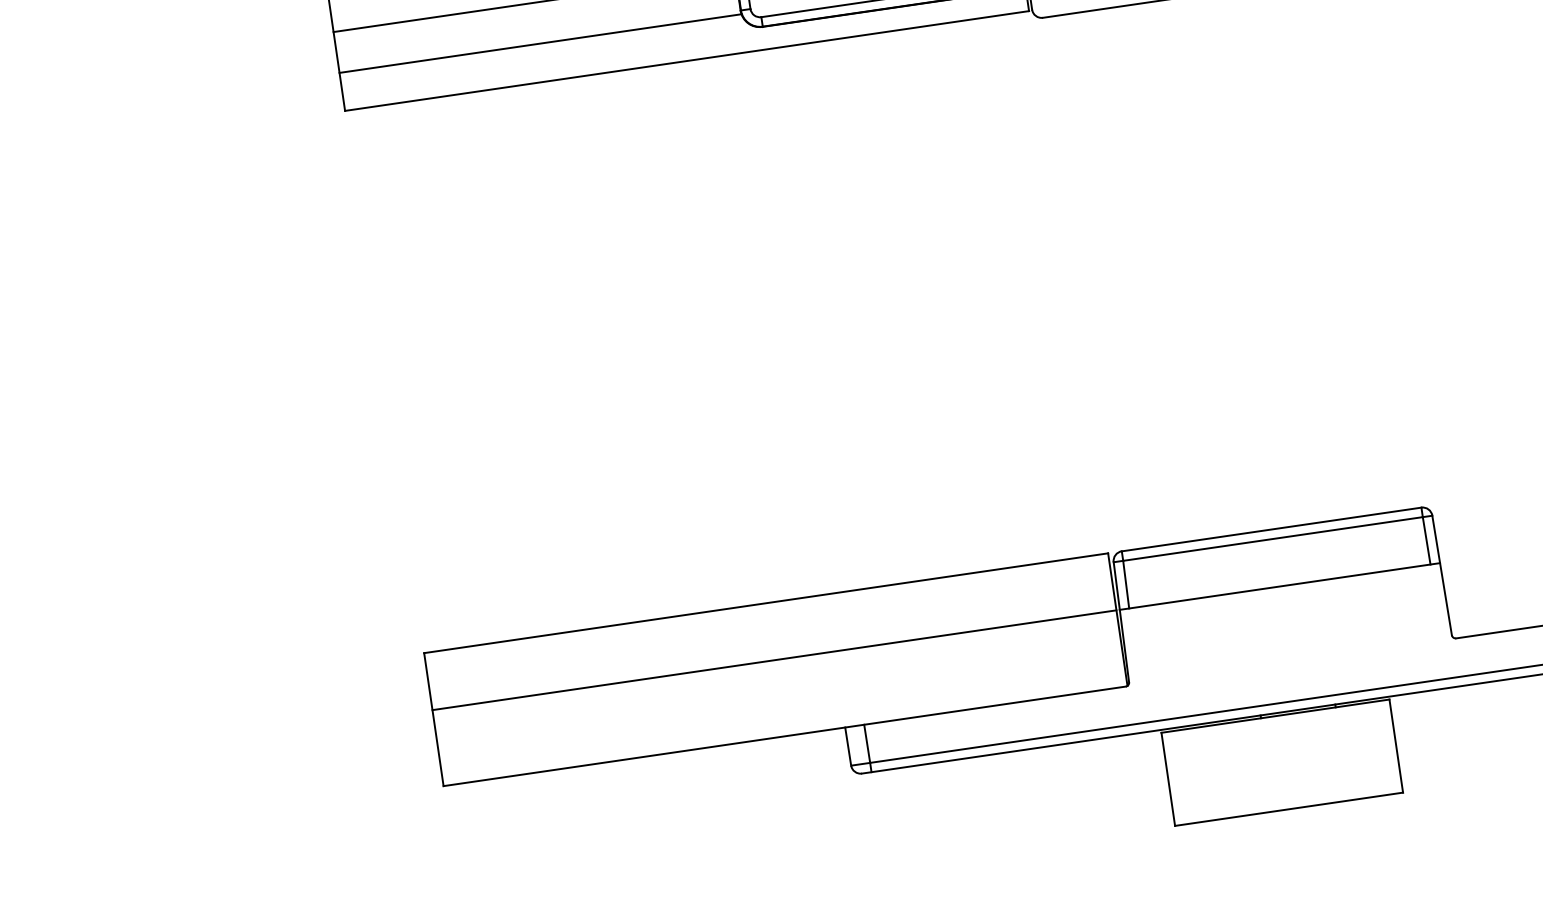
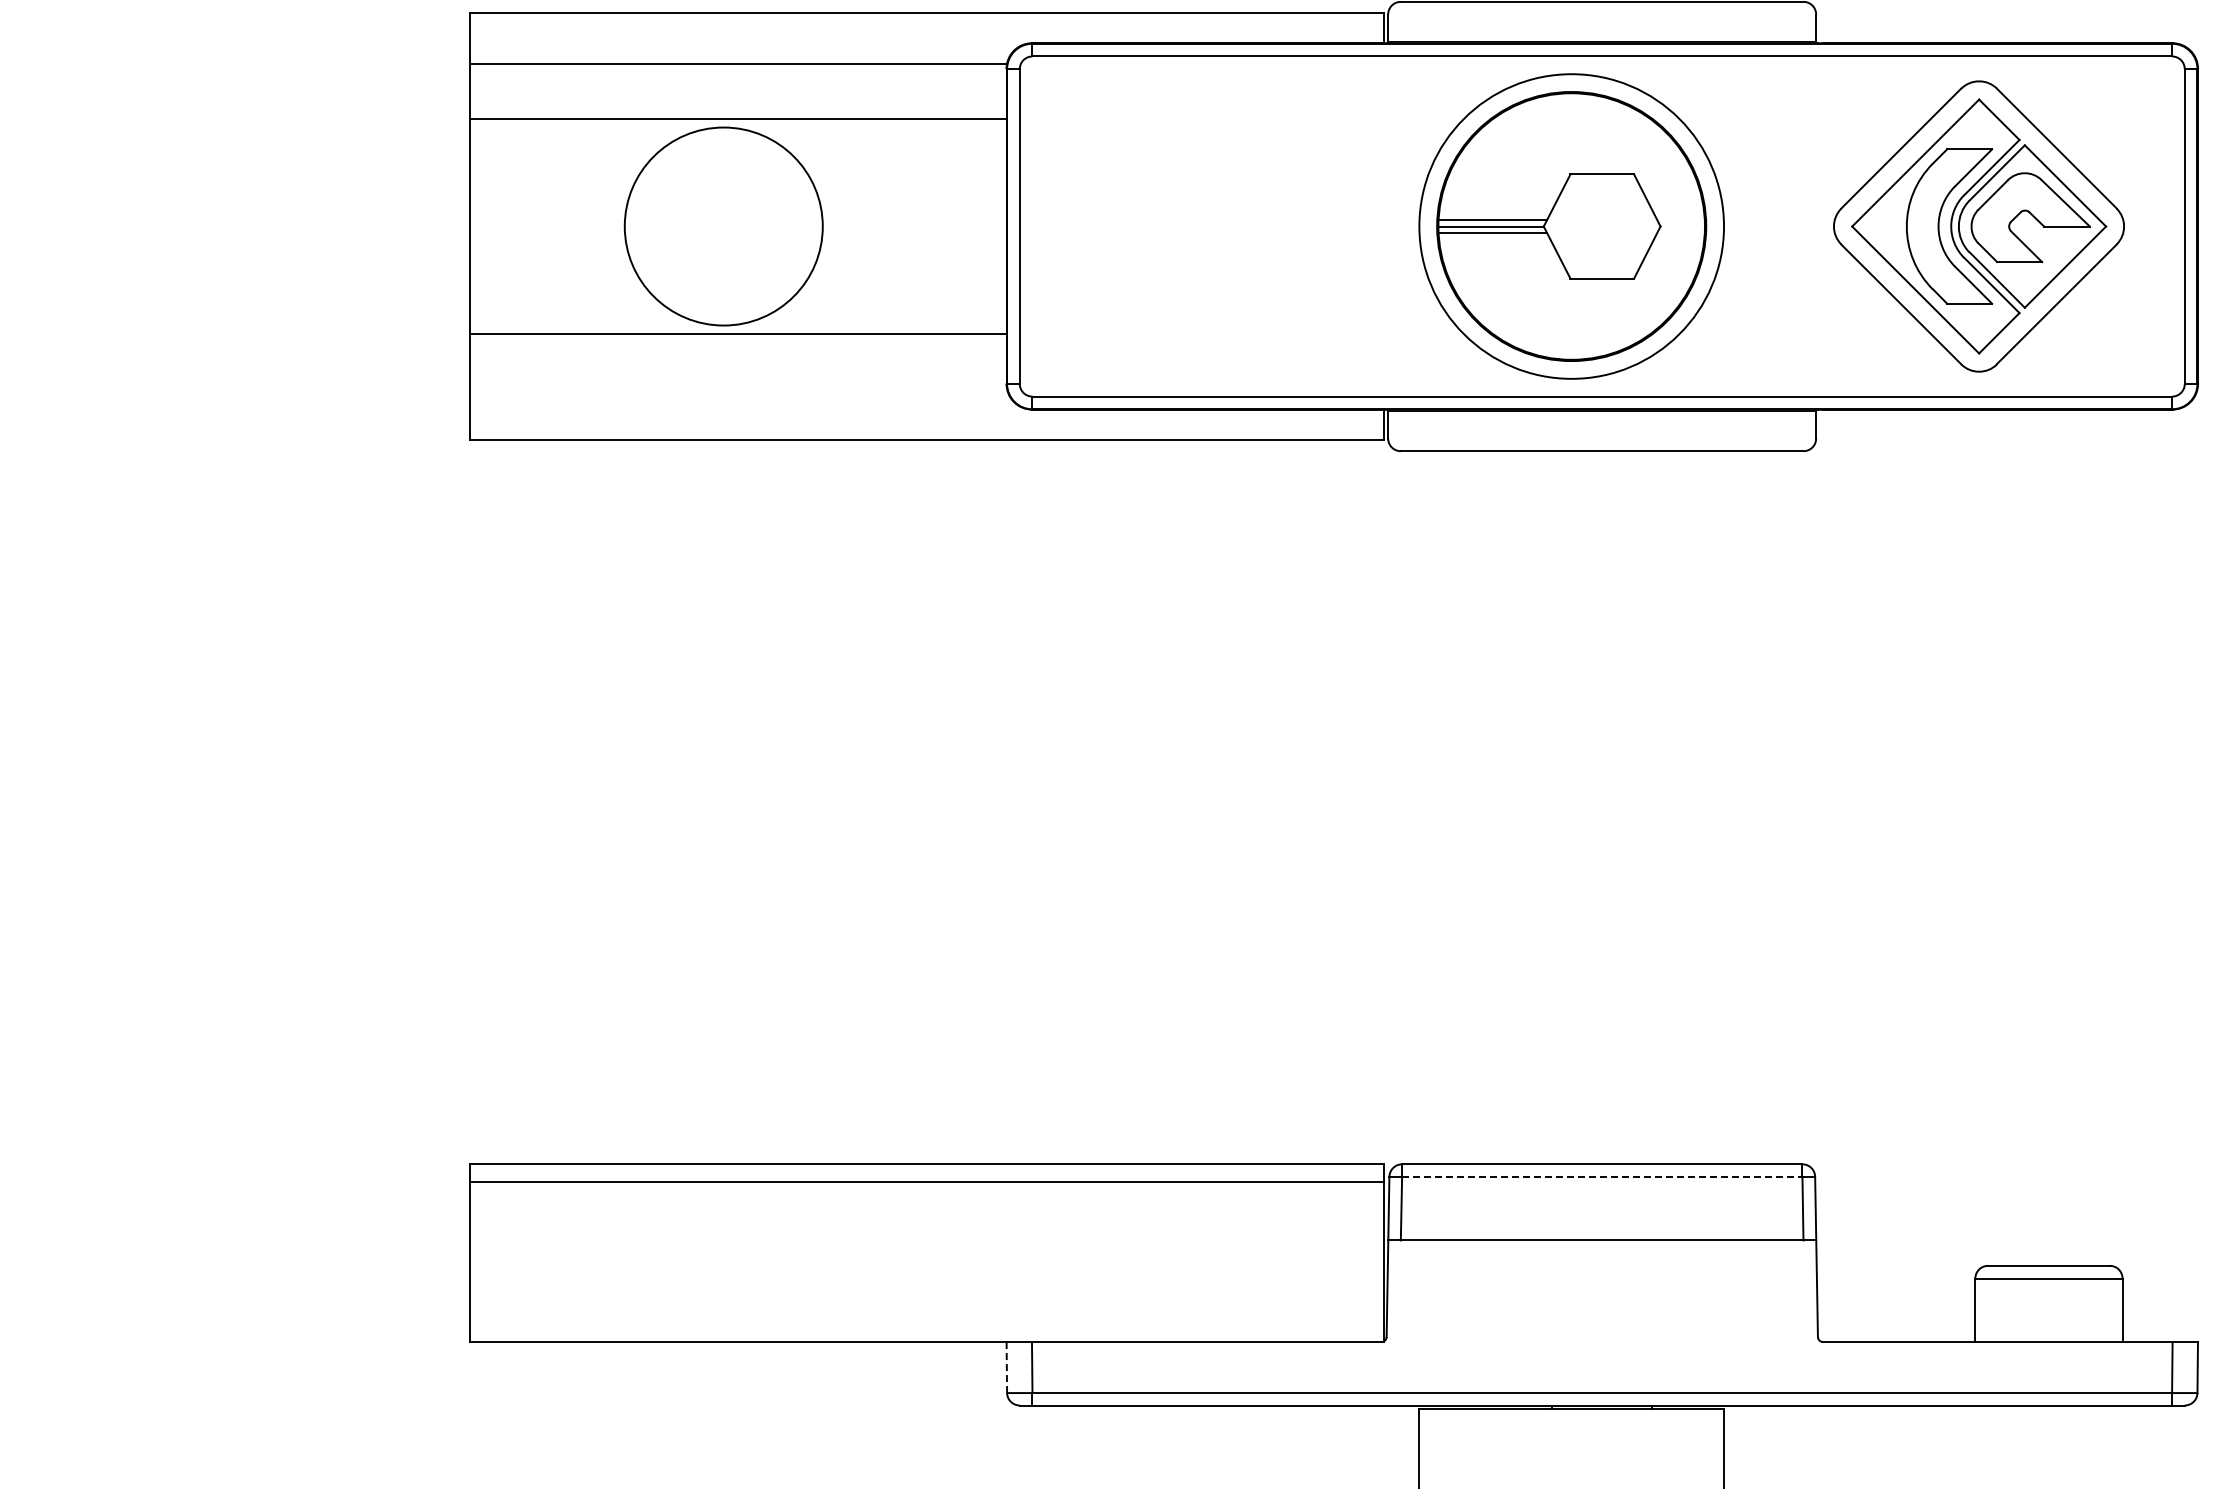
line: (540, 43) -> (738, 389), removed
line: (1273, 539) -> (1602, 1177), solid -> dashed
line: (774, 660) -> (926, 1182), moved
line: (847, 746) -> (1006, 1367), solid -> dashed

